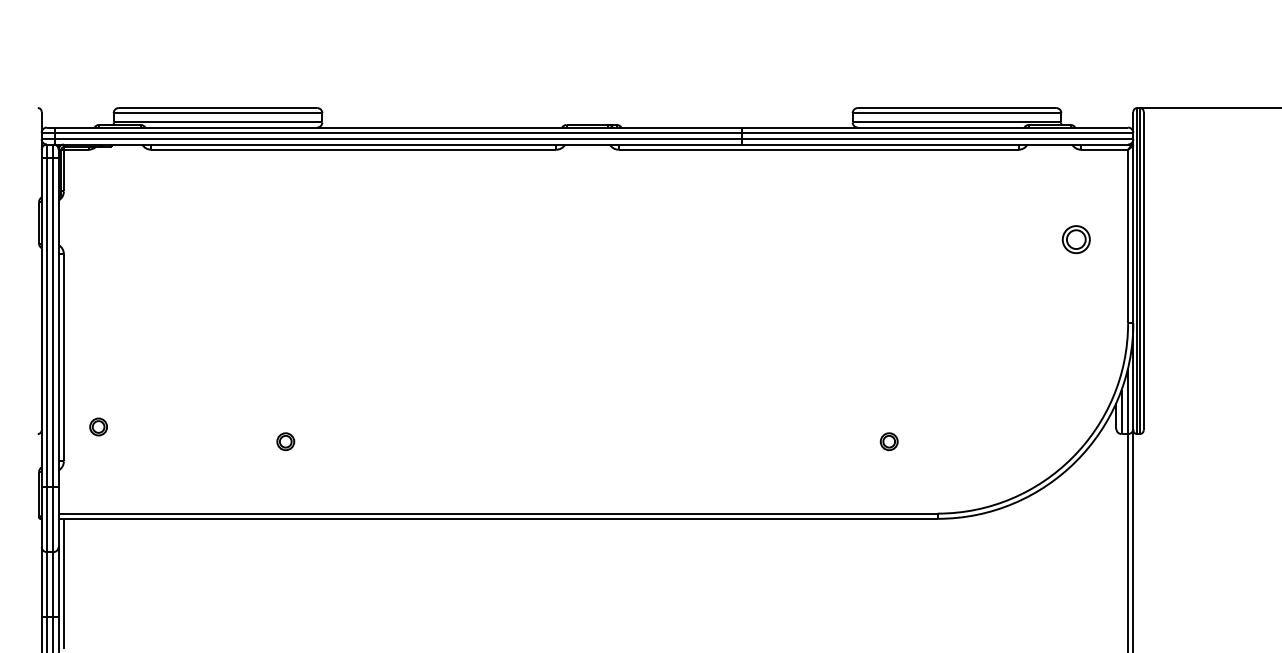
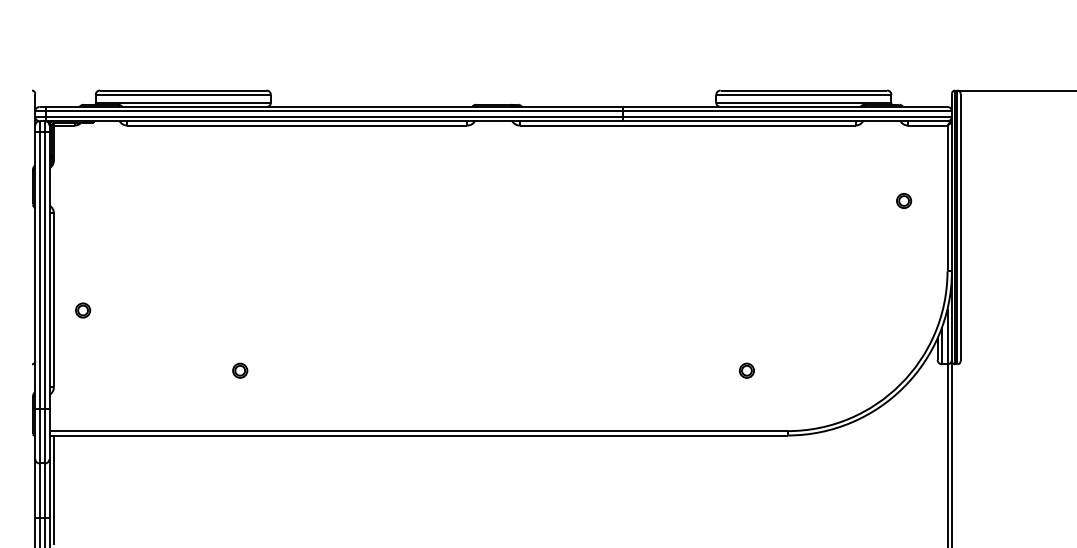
part: (1076, 239) -> (904, 200), size x0.62
part: (98, 426) -> (82, 310), moved

